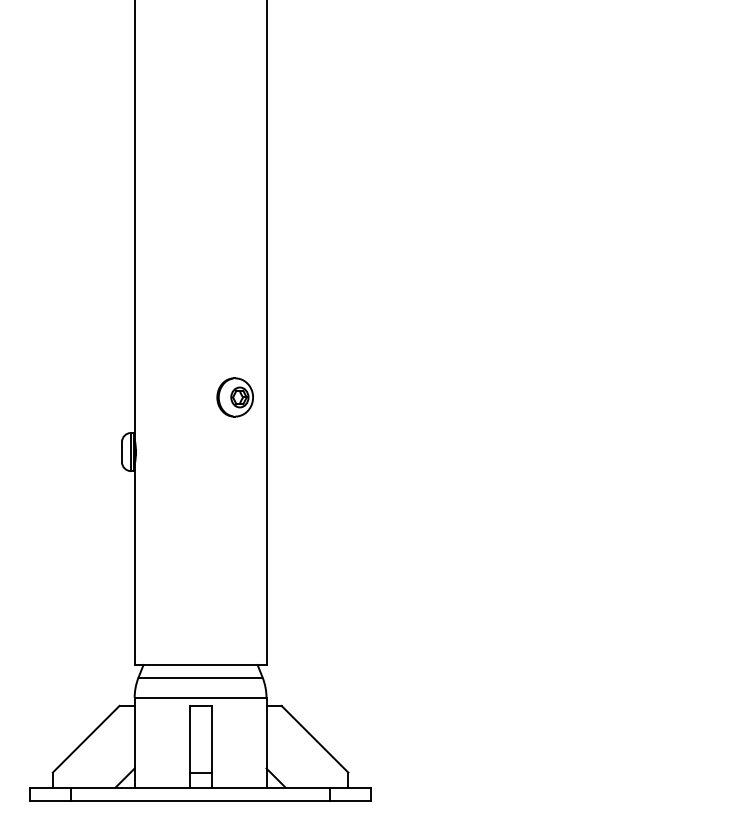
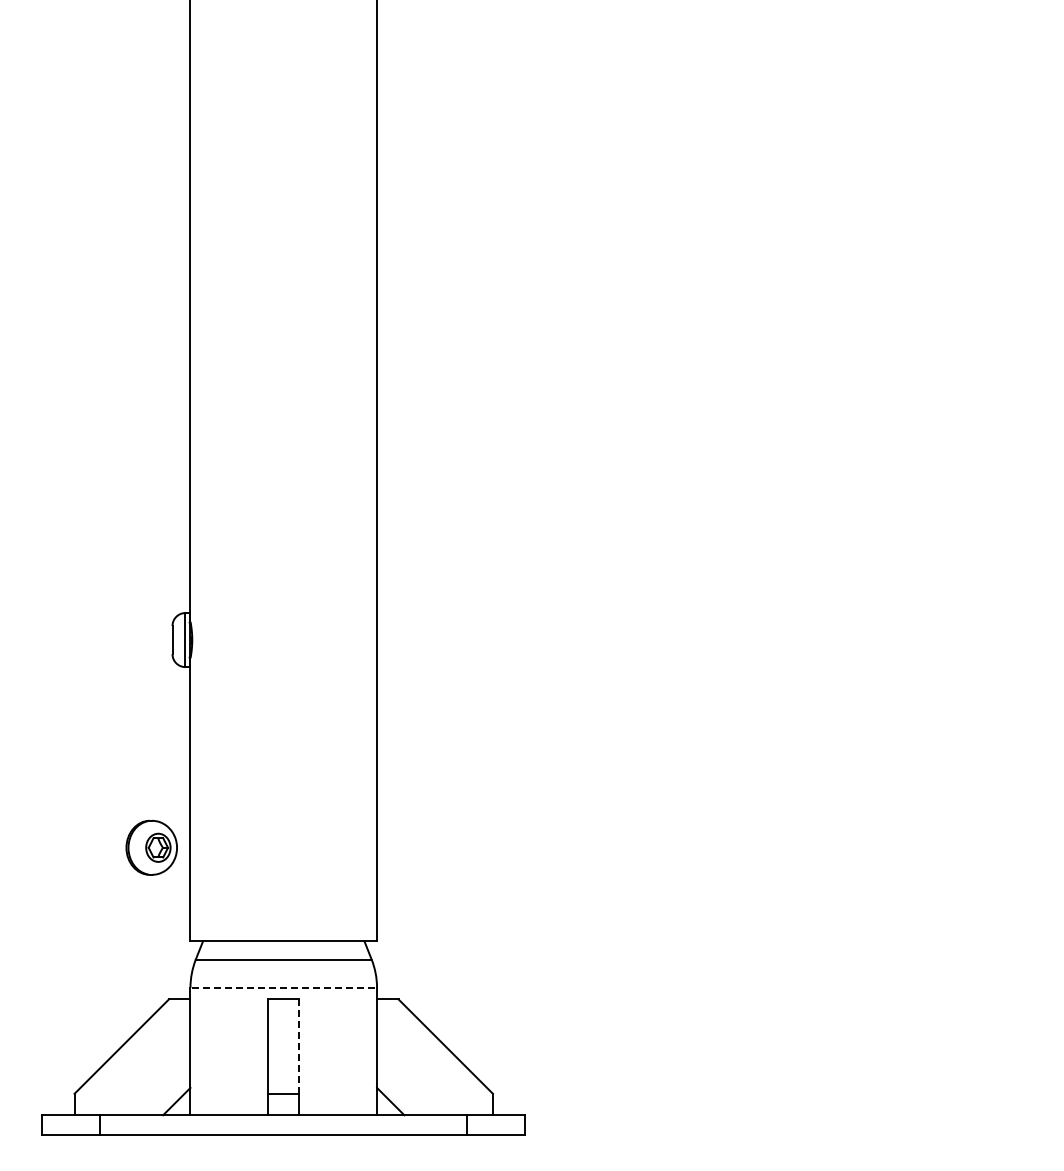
part: (235, 397) -> (151, 847), moved
line: (201, 697) -> (284, 987), solid -> dashed
line: (211, 739) -> (299, 1047), solid -> dashed

